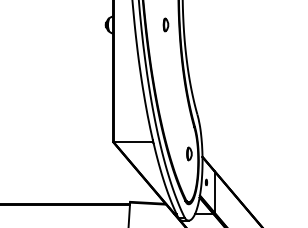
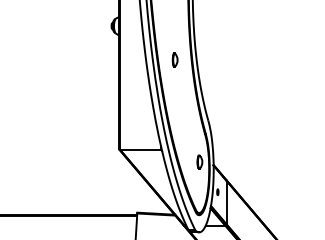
part: (165, 24) -> (174, 59), moved

